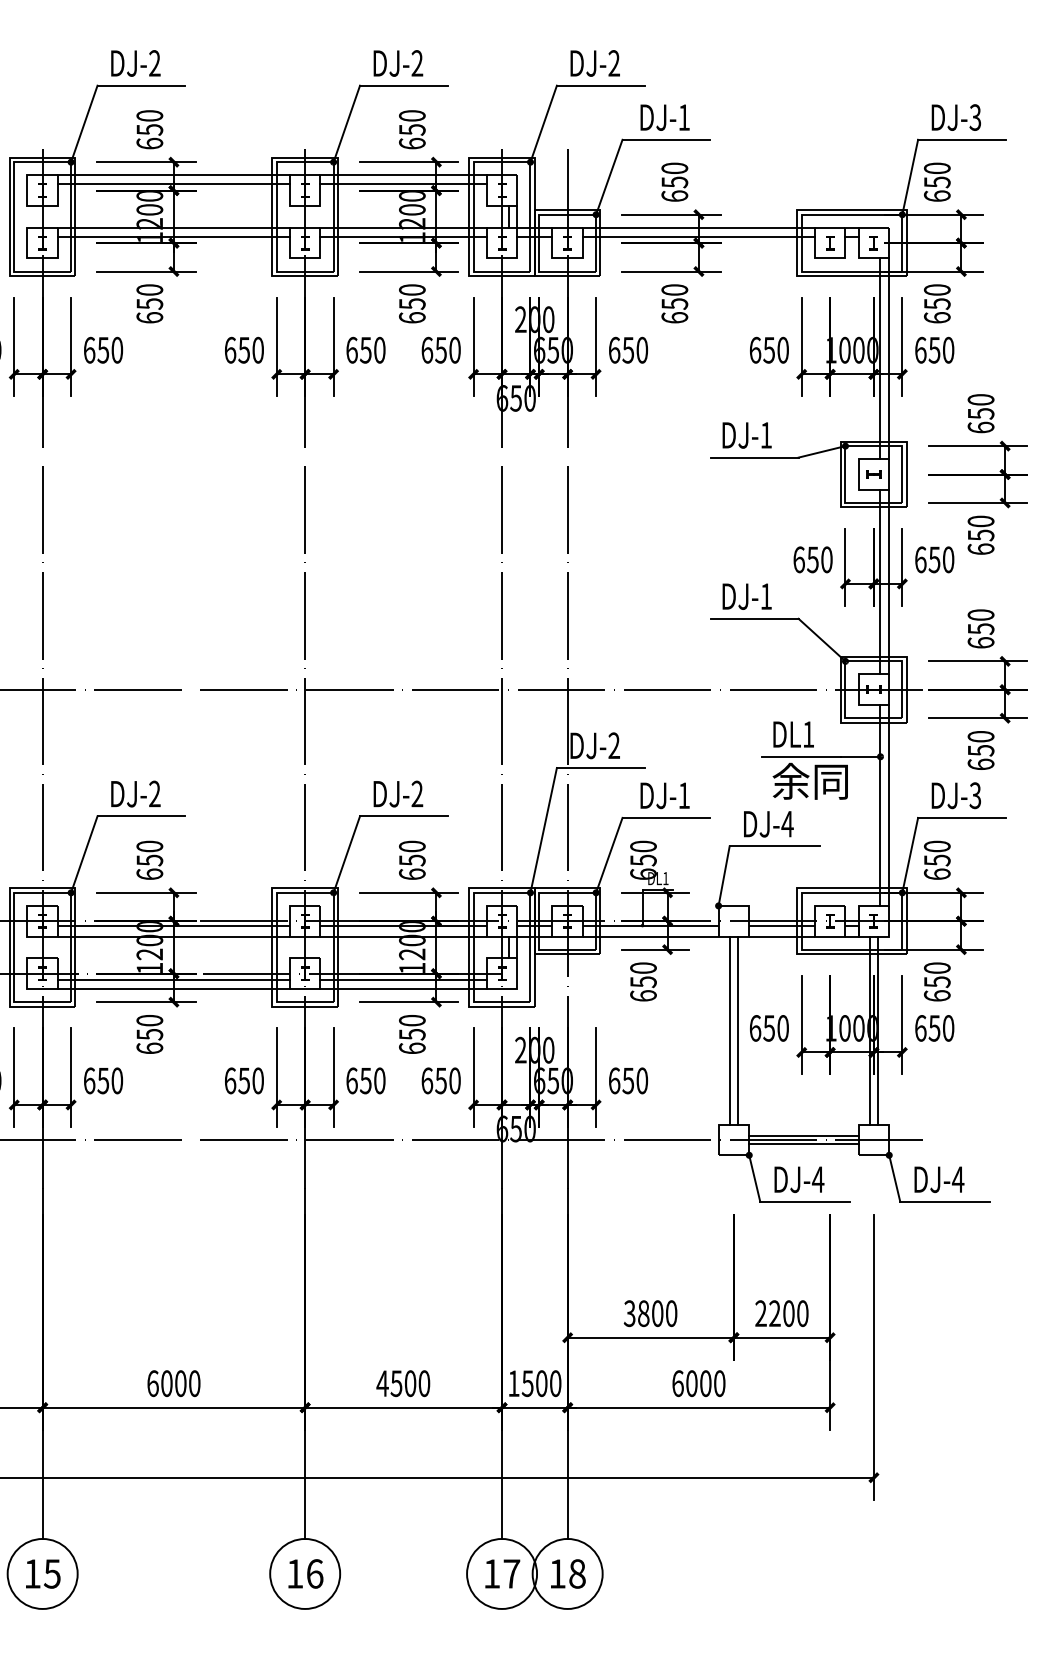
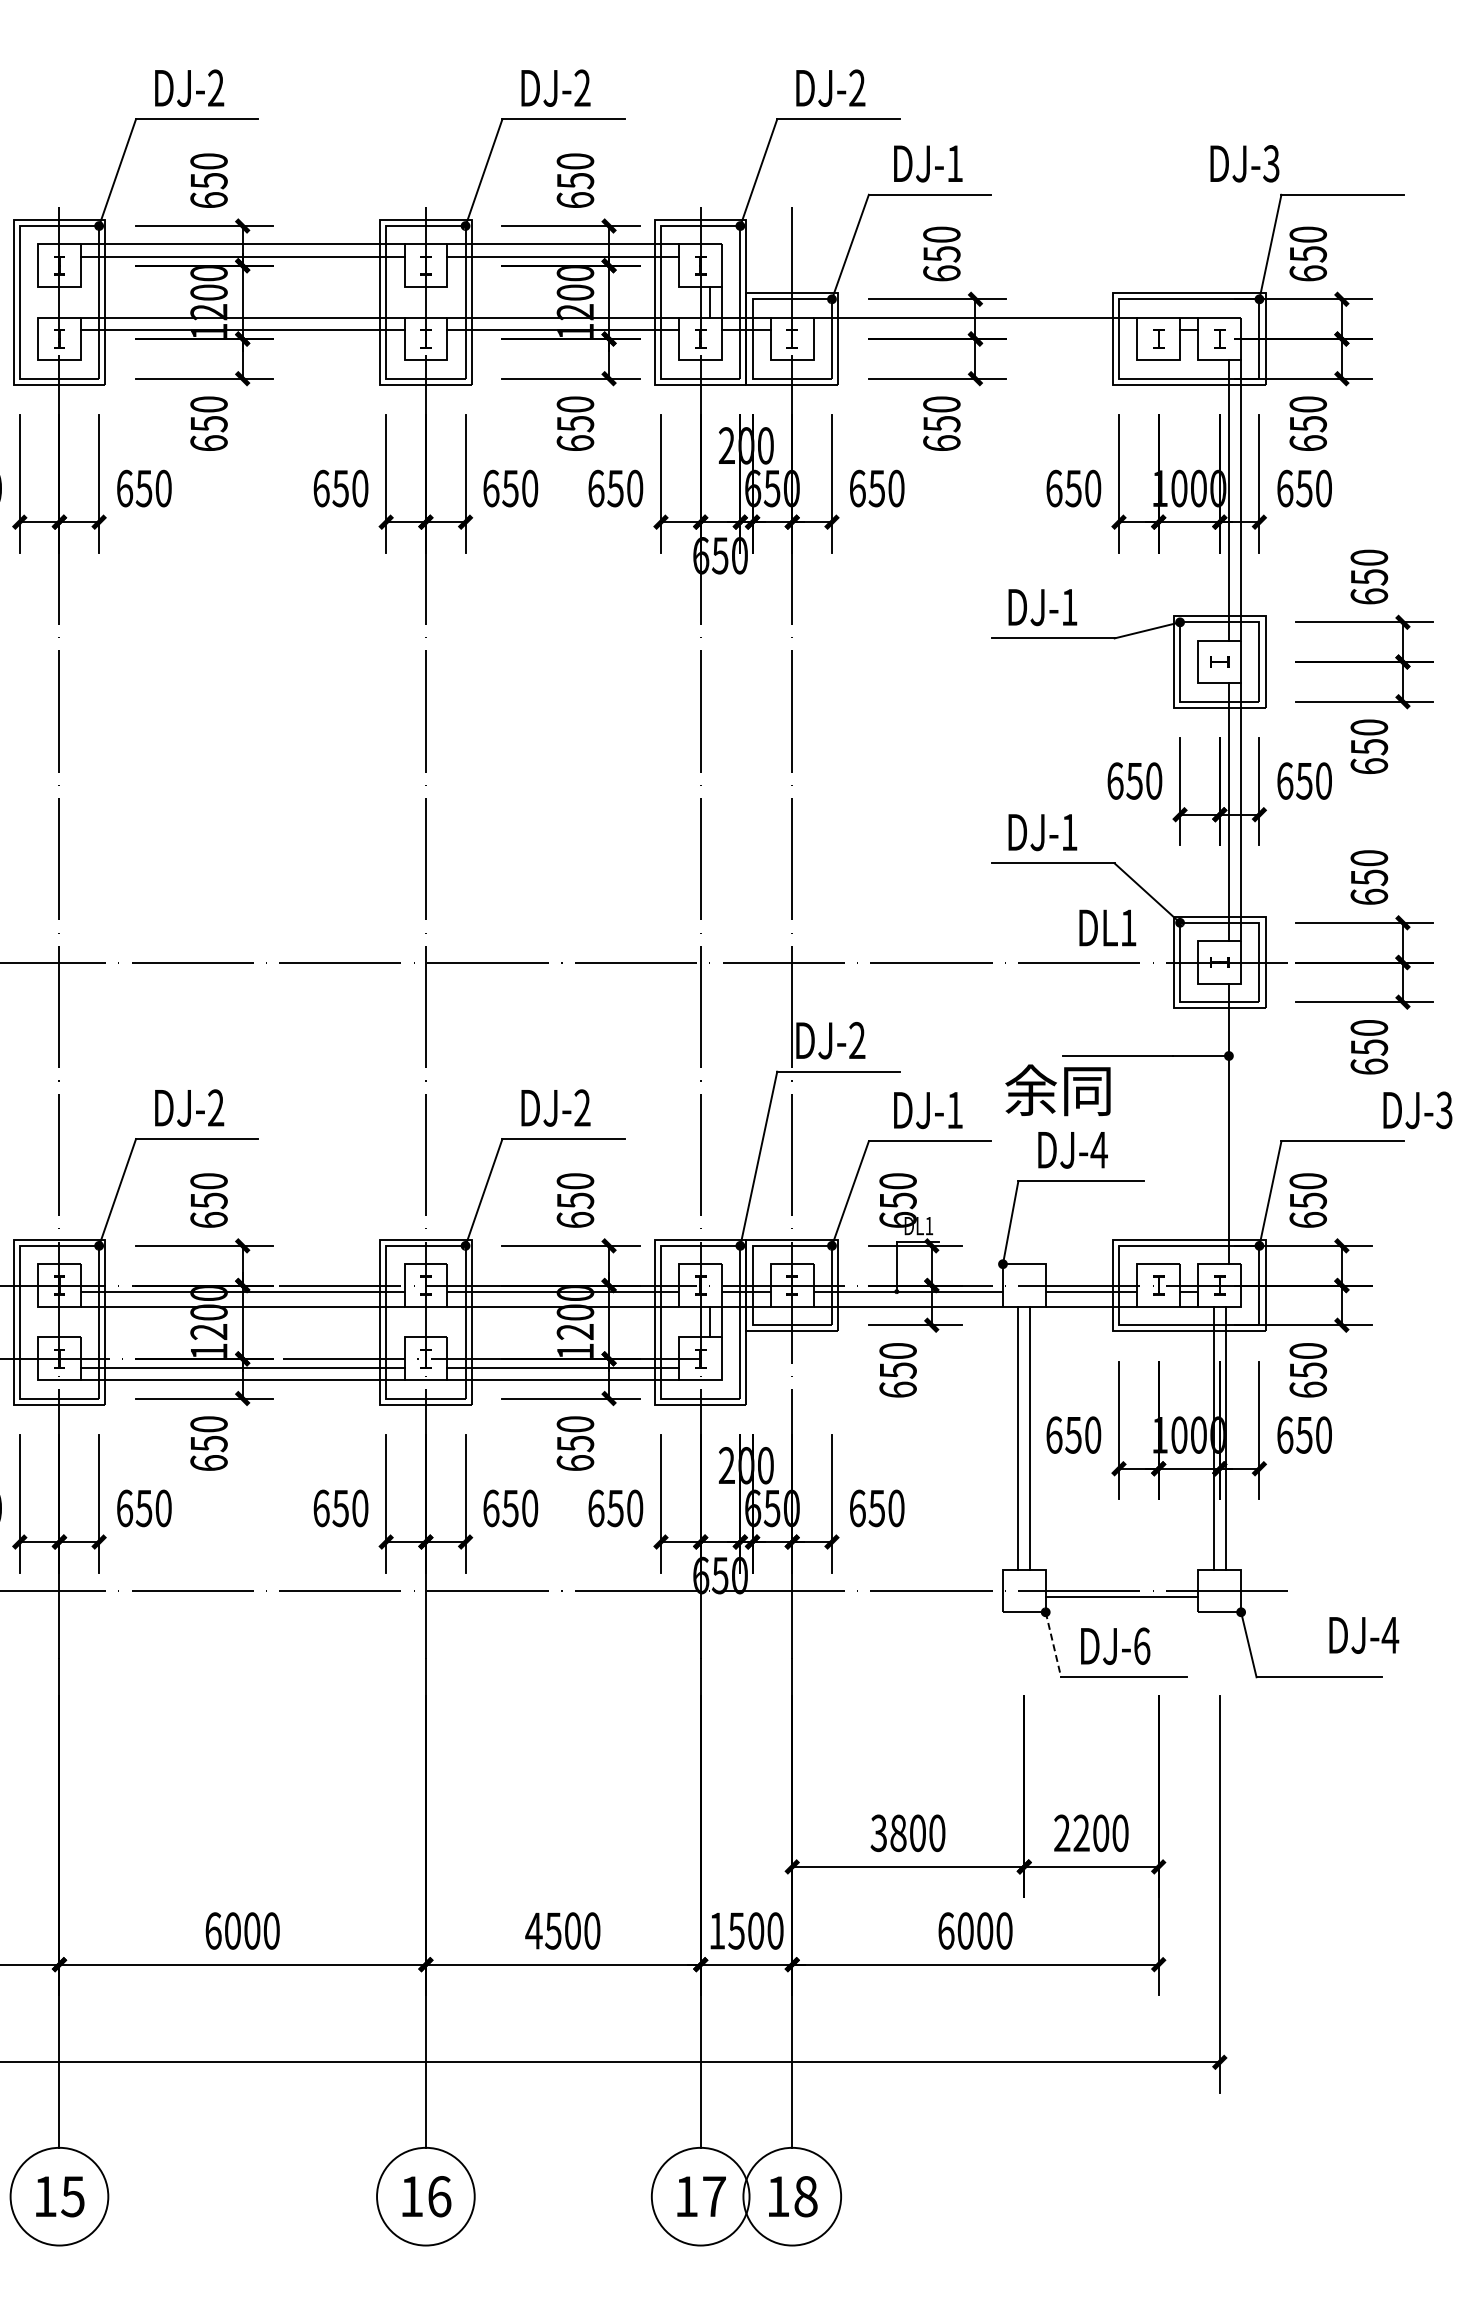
text: (956, 117) -> (1244, 163), moved
line: (698, 236) -> (975, 329), removed
text: (793, 734) -> (1107, 927), moved
text: (809, 781) -> (1057, 1090), moved
text: (956, 795) -> (1417, 1110), moved
line: (889, 805) -> (1241, 1123), removed
line: (803, 1135) -> (1121, 1584), removed
line: (754, 1179) -> (1053, 1645), solid -> dashed
text: (817, 1179) -> (1141, 1645), DJ-4 -> DJ-6
text: (939, 1179) -> (1364, 1635), moved

